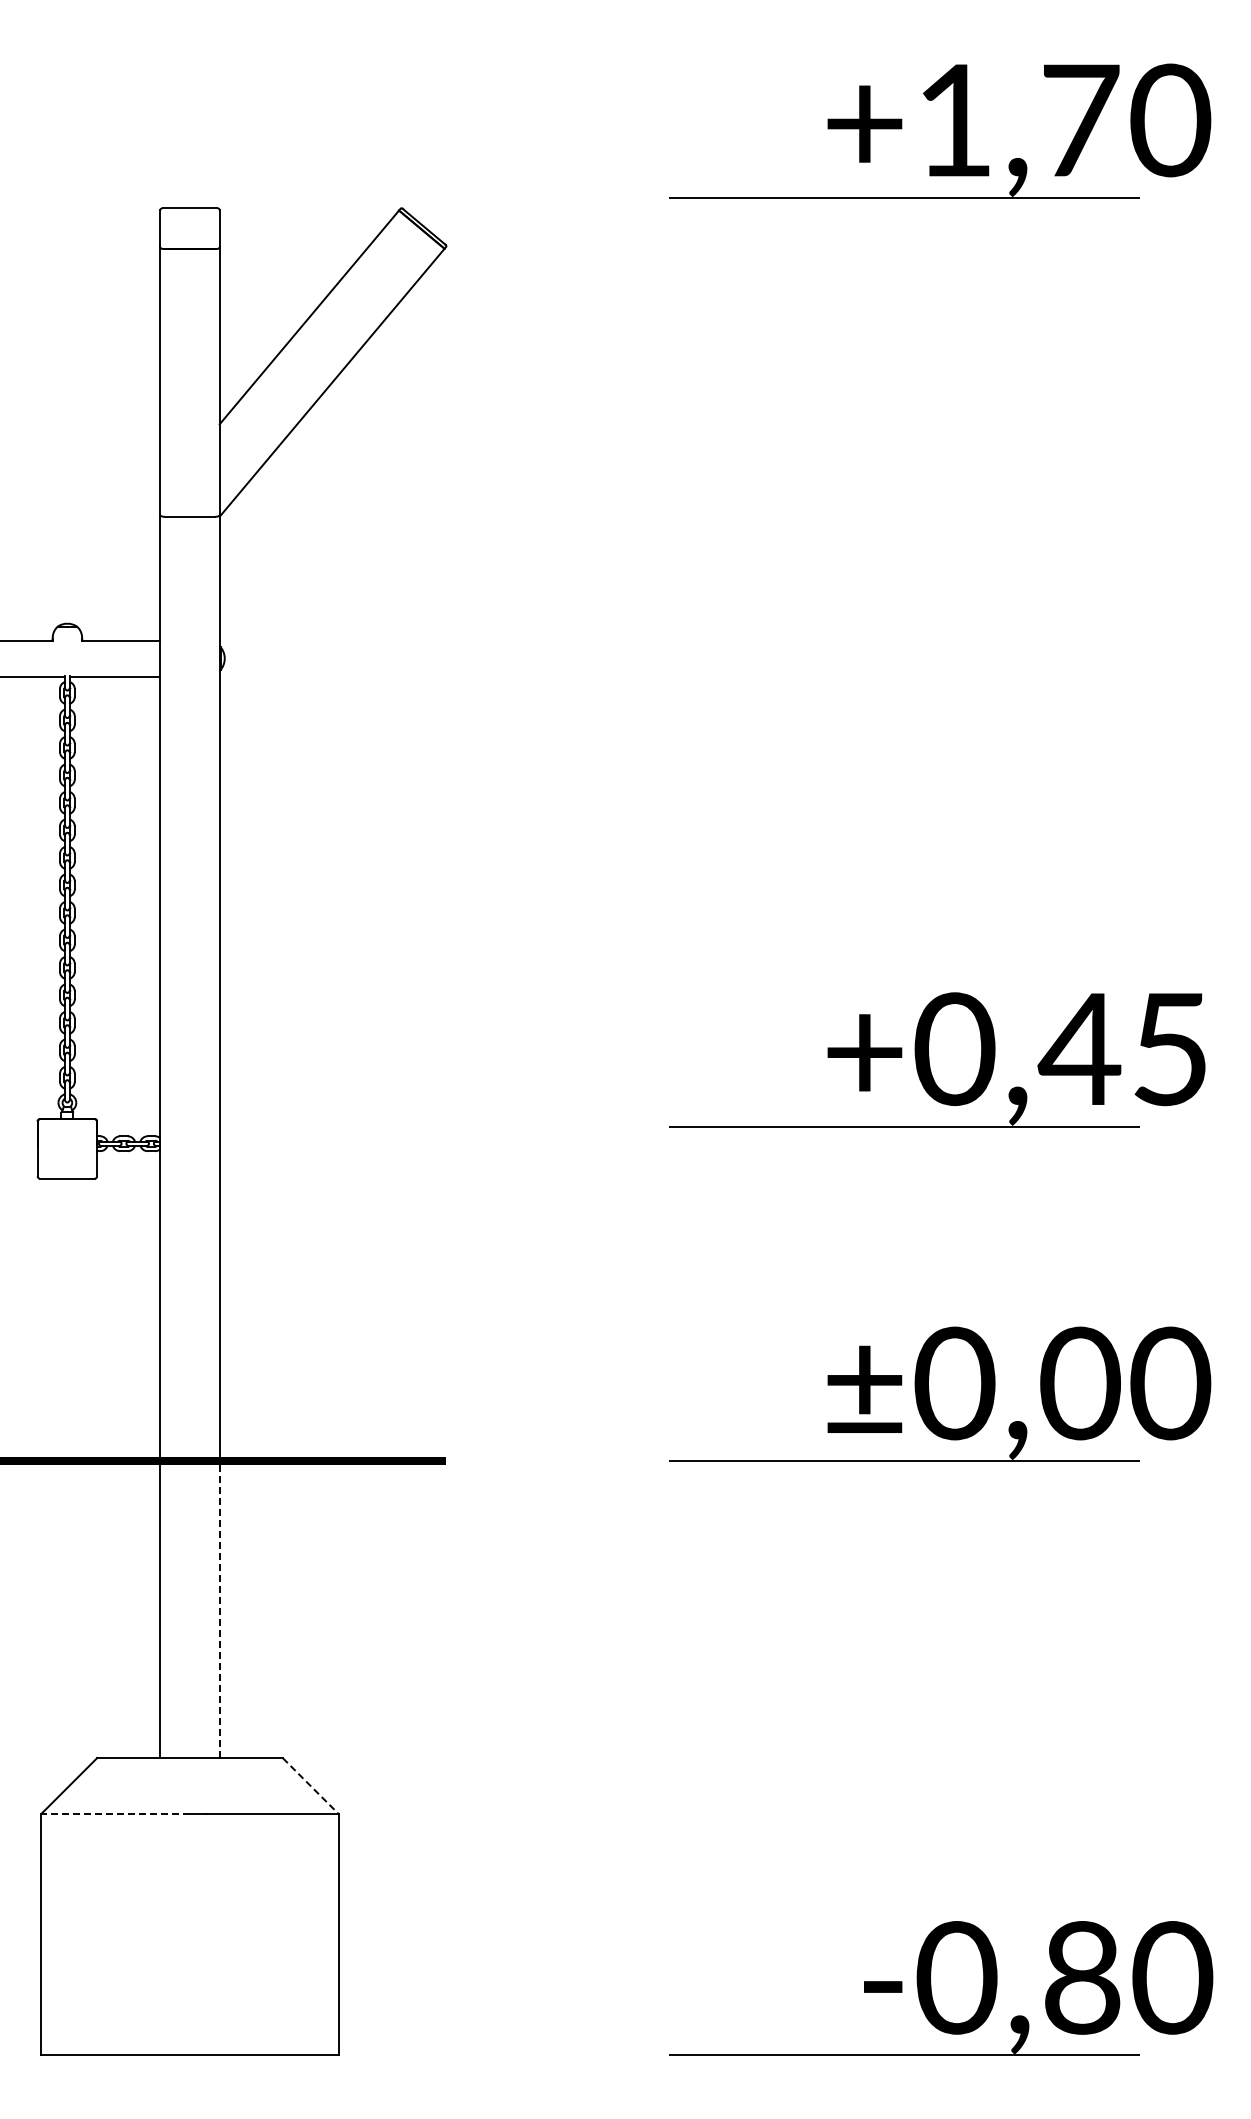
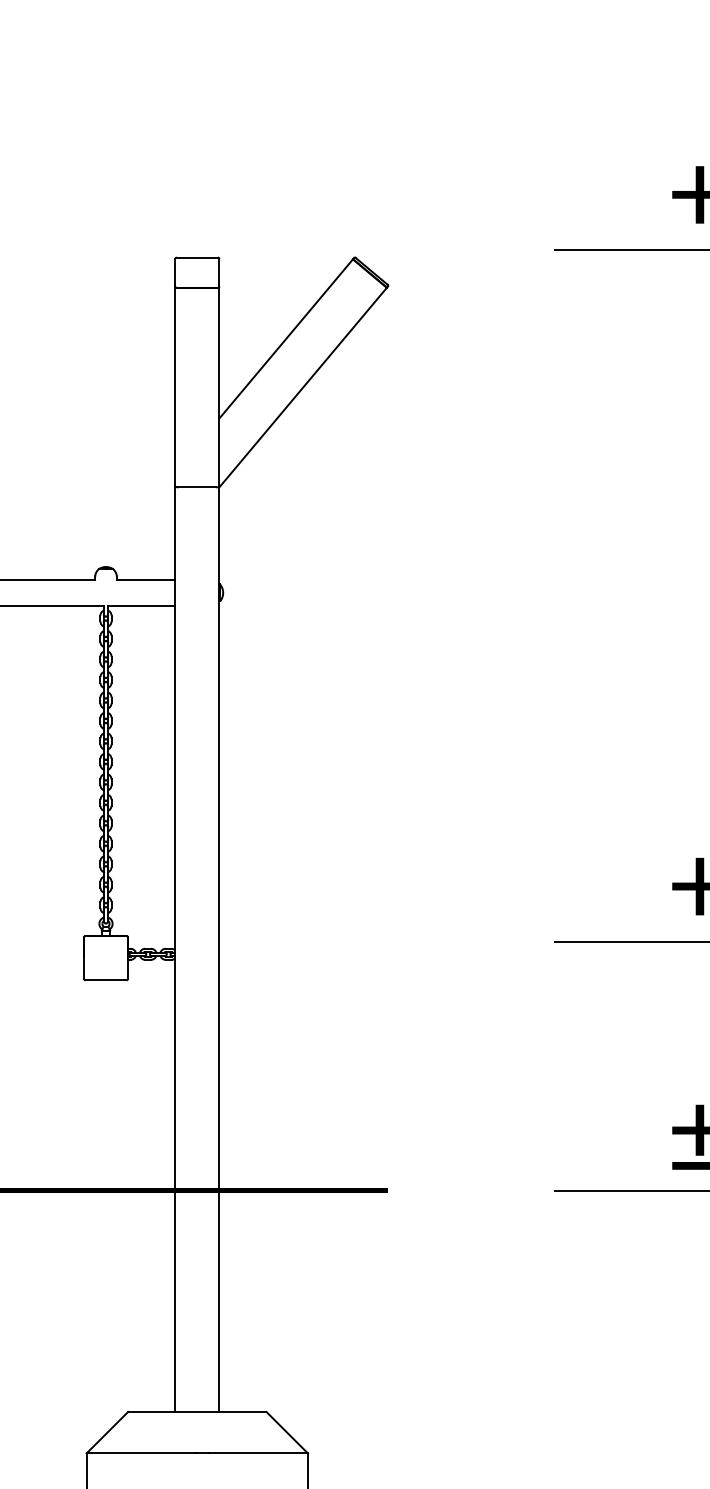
line: (219, 1609) -> (219, 1301), dashed -> solid
line: (311, 1786) -> (287, 1433), dashed -> solid
line: (115, 1813) -> (141, 1453), dashed -> solid

